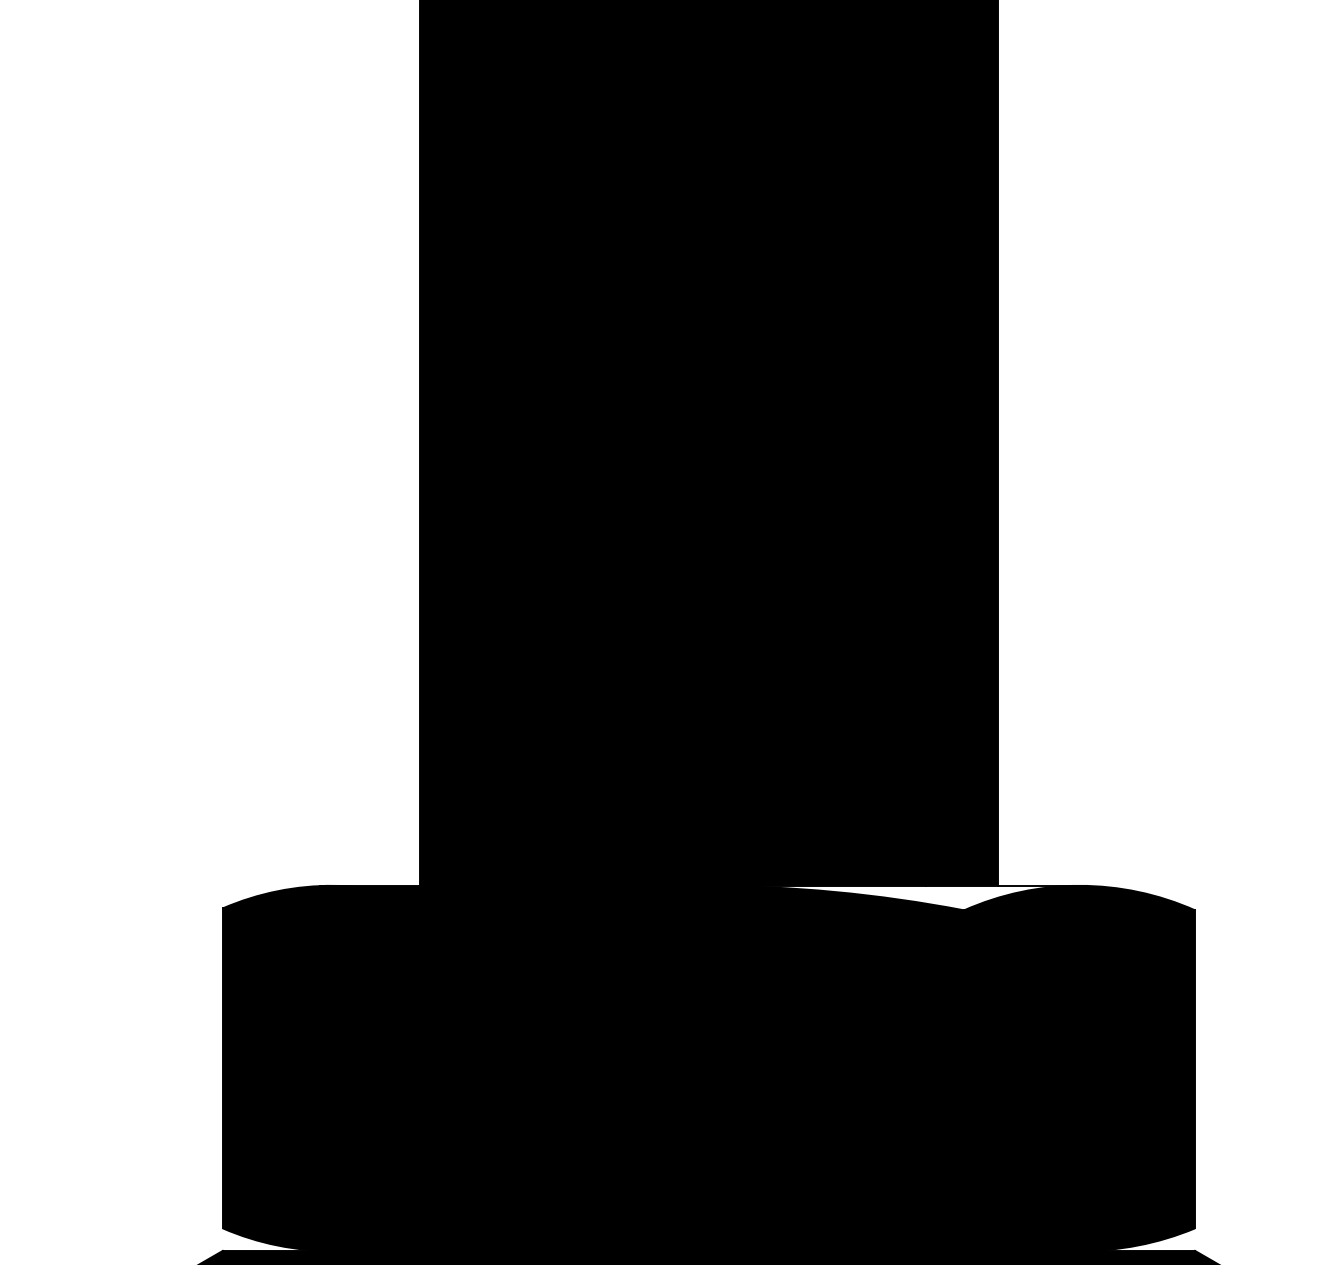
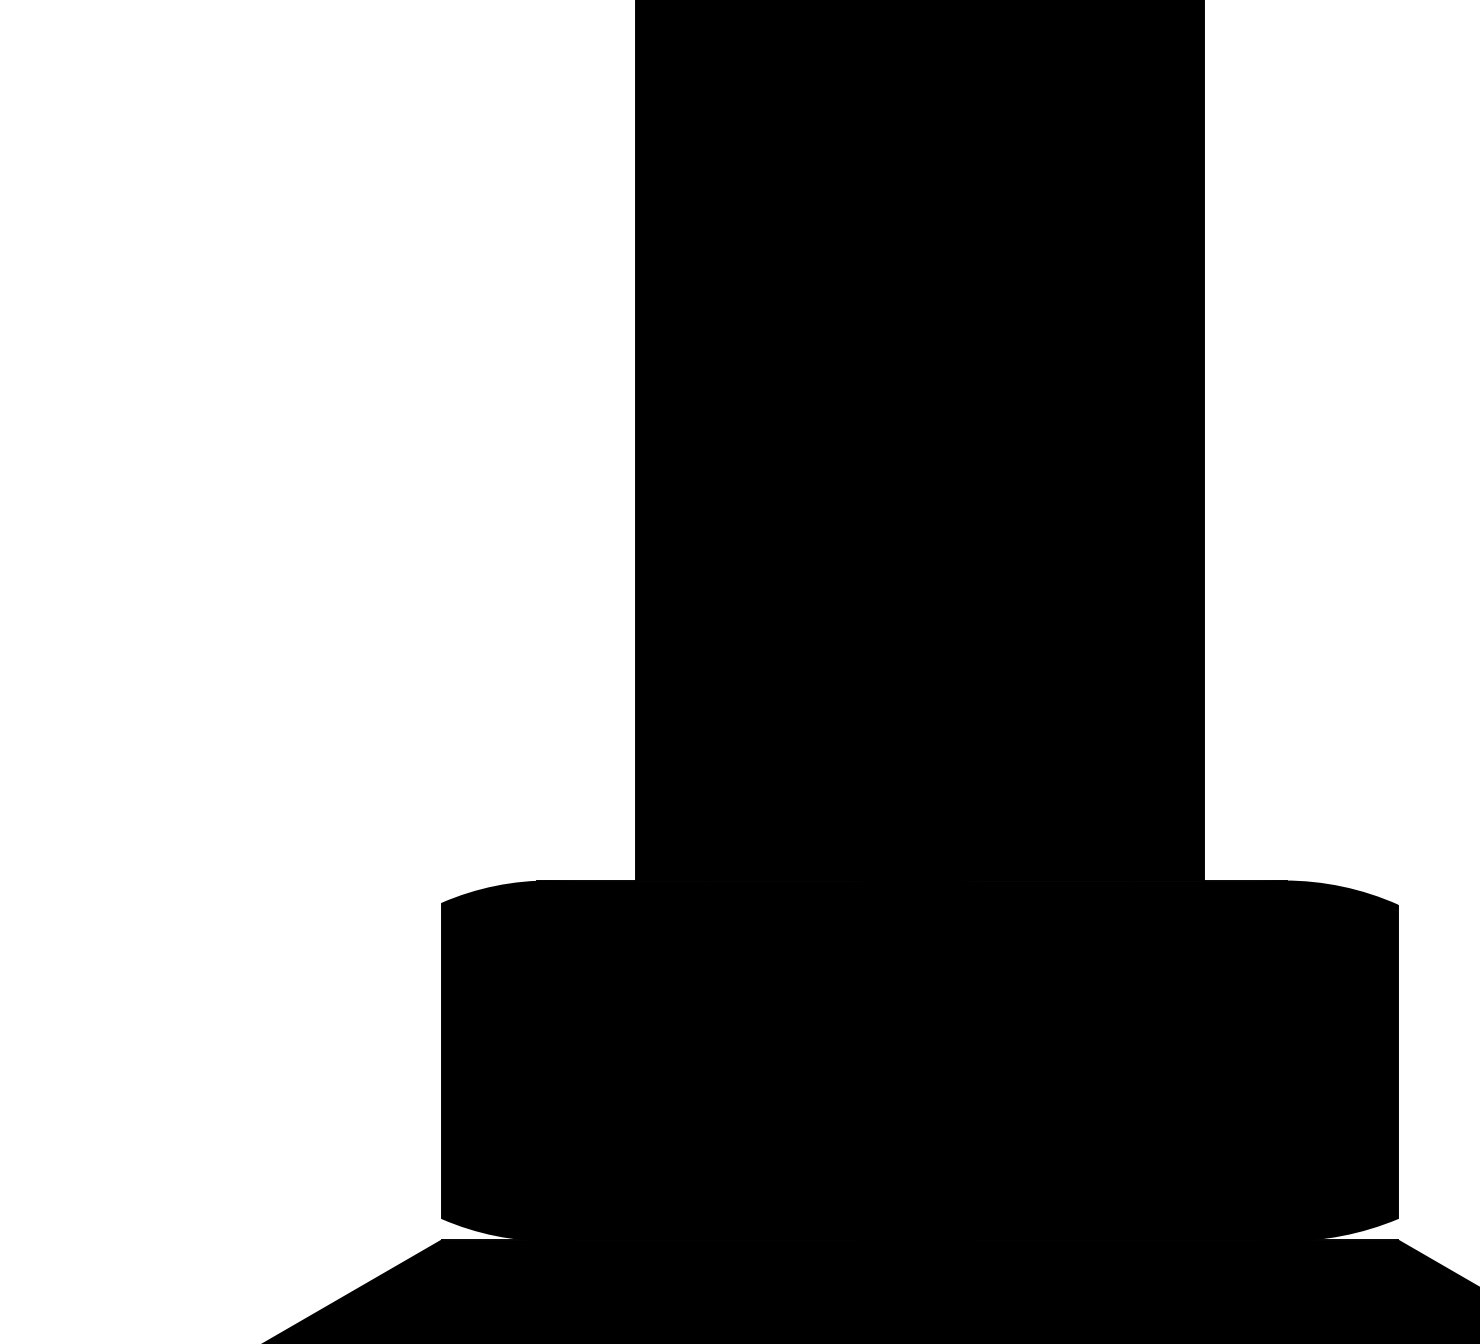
fill: (891, 898) -> (1099, 893), added

